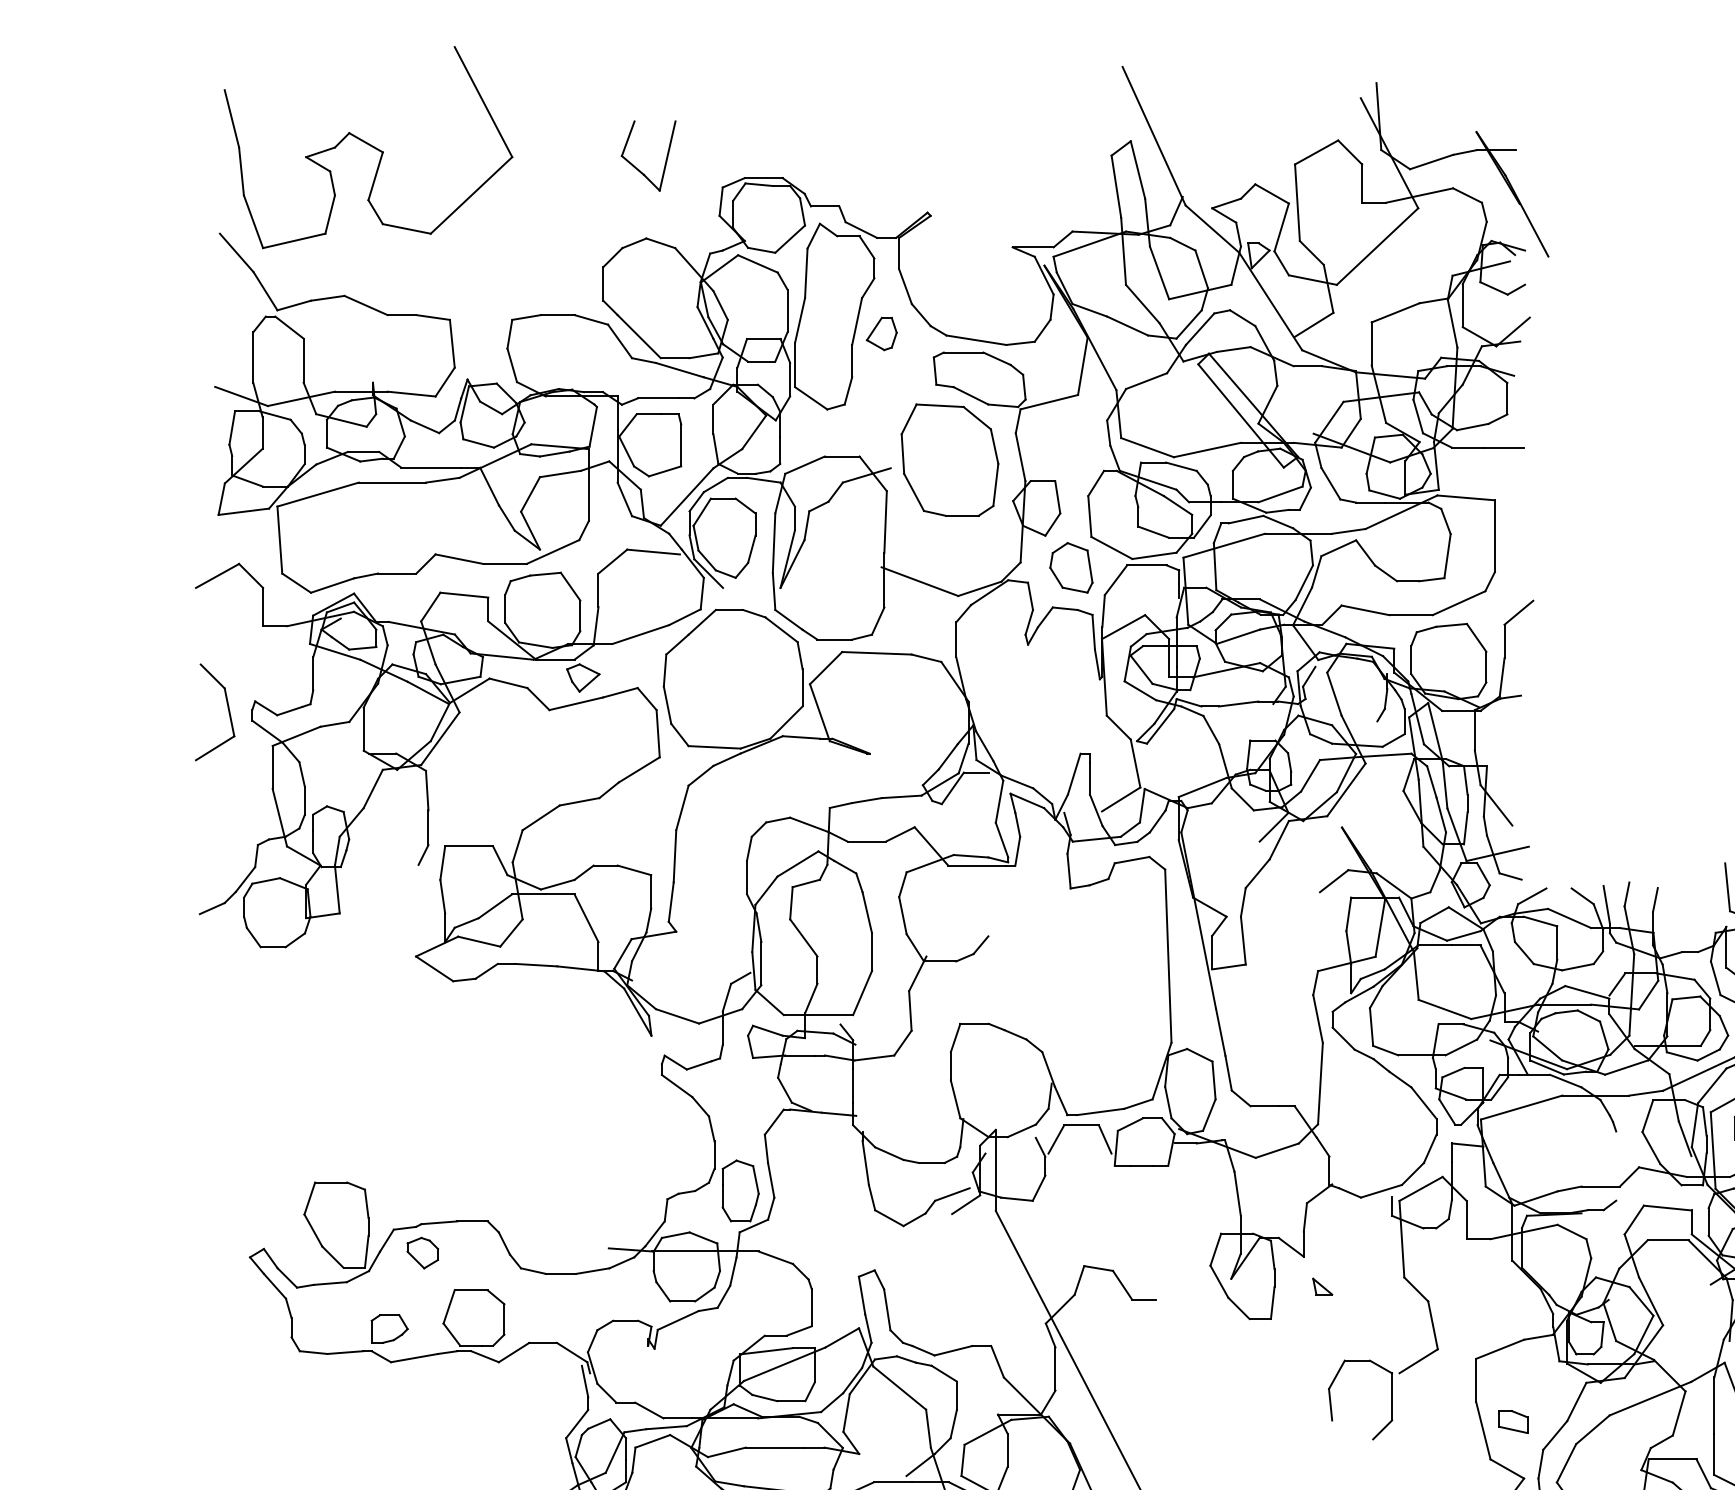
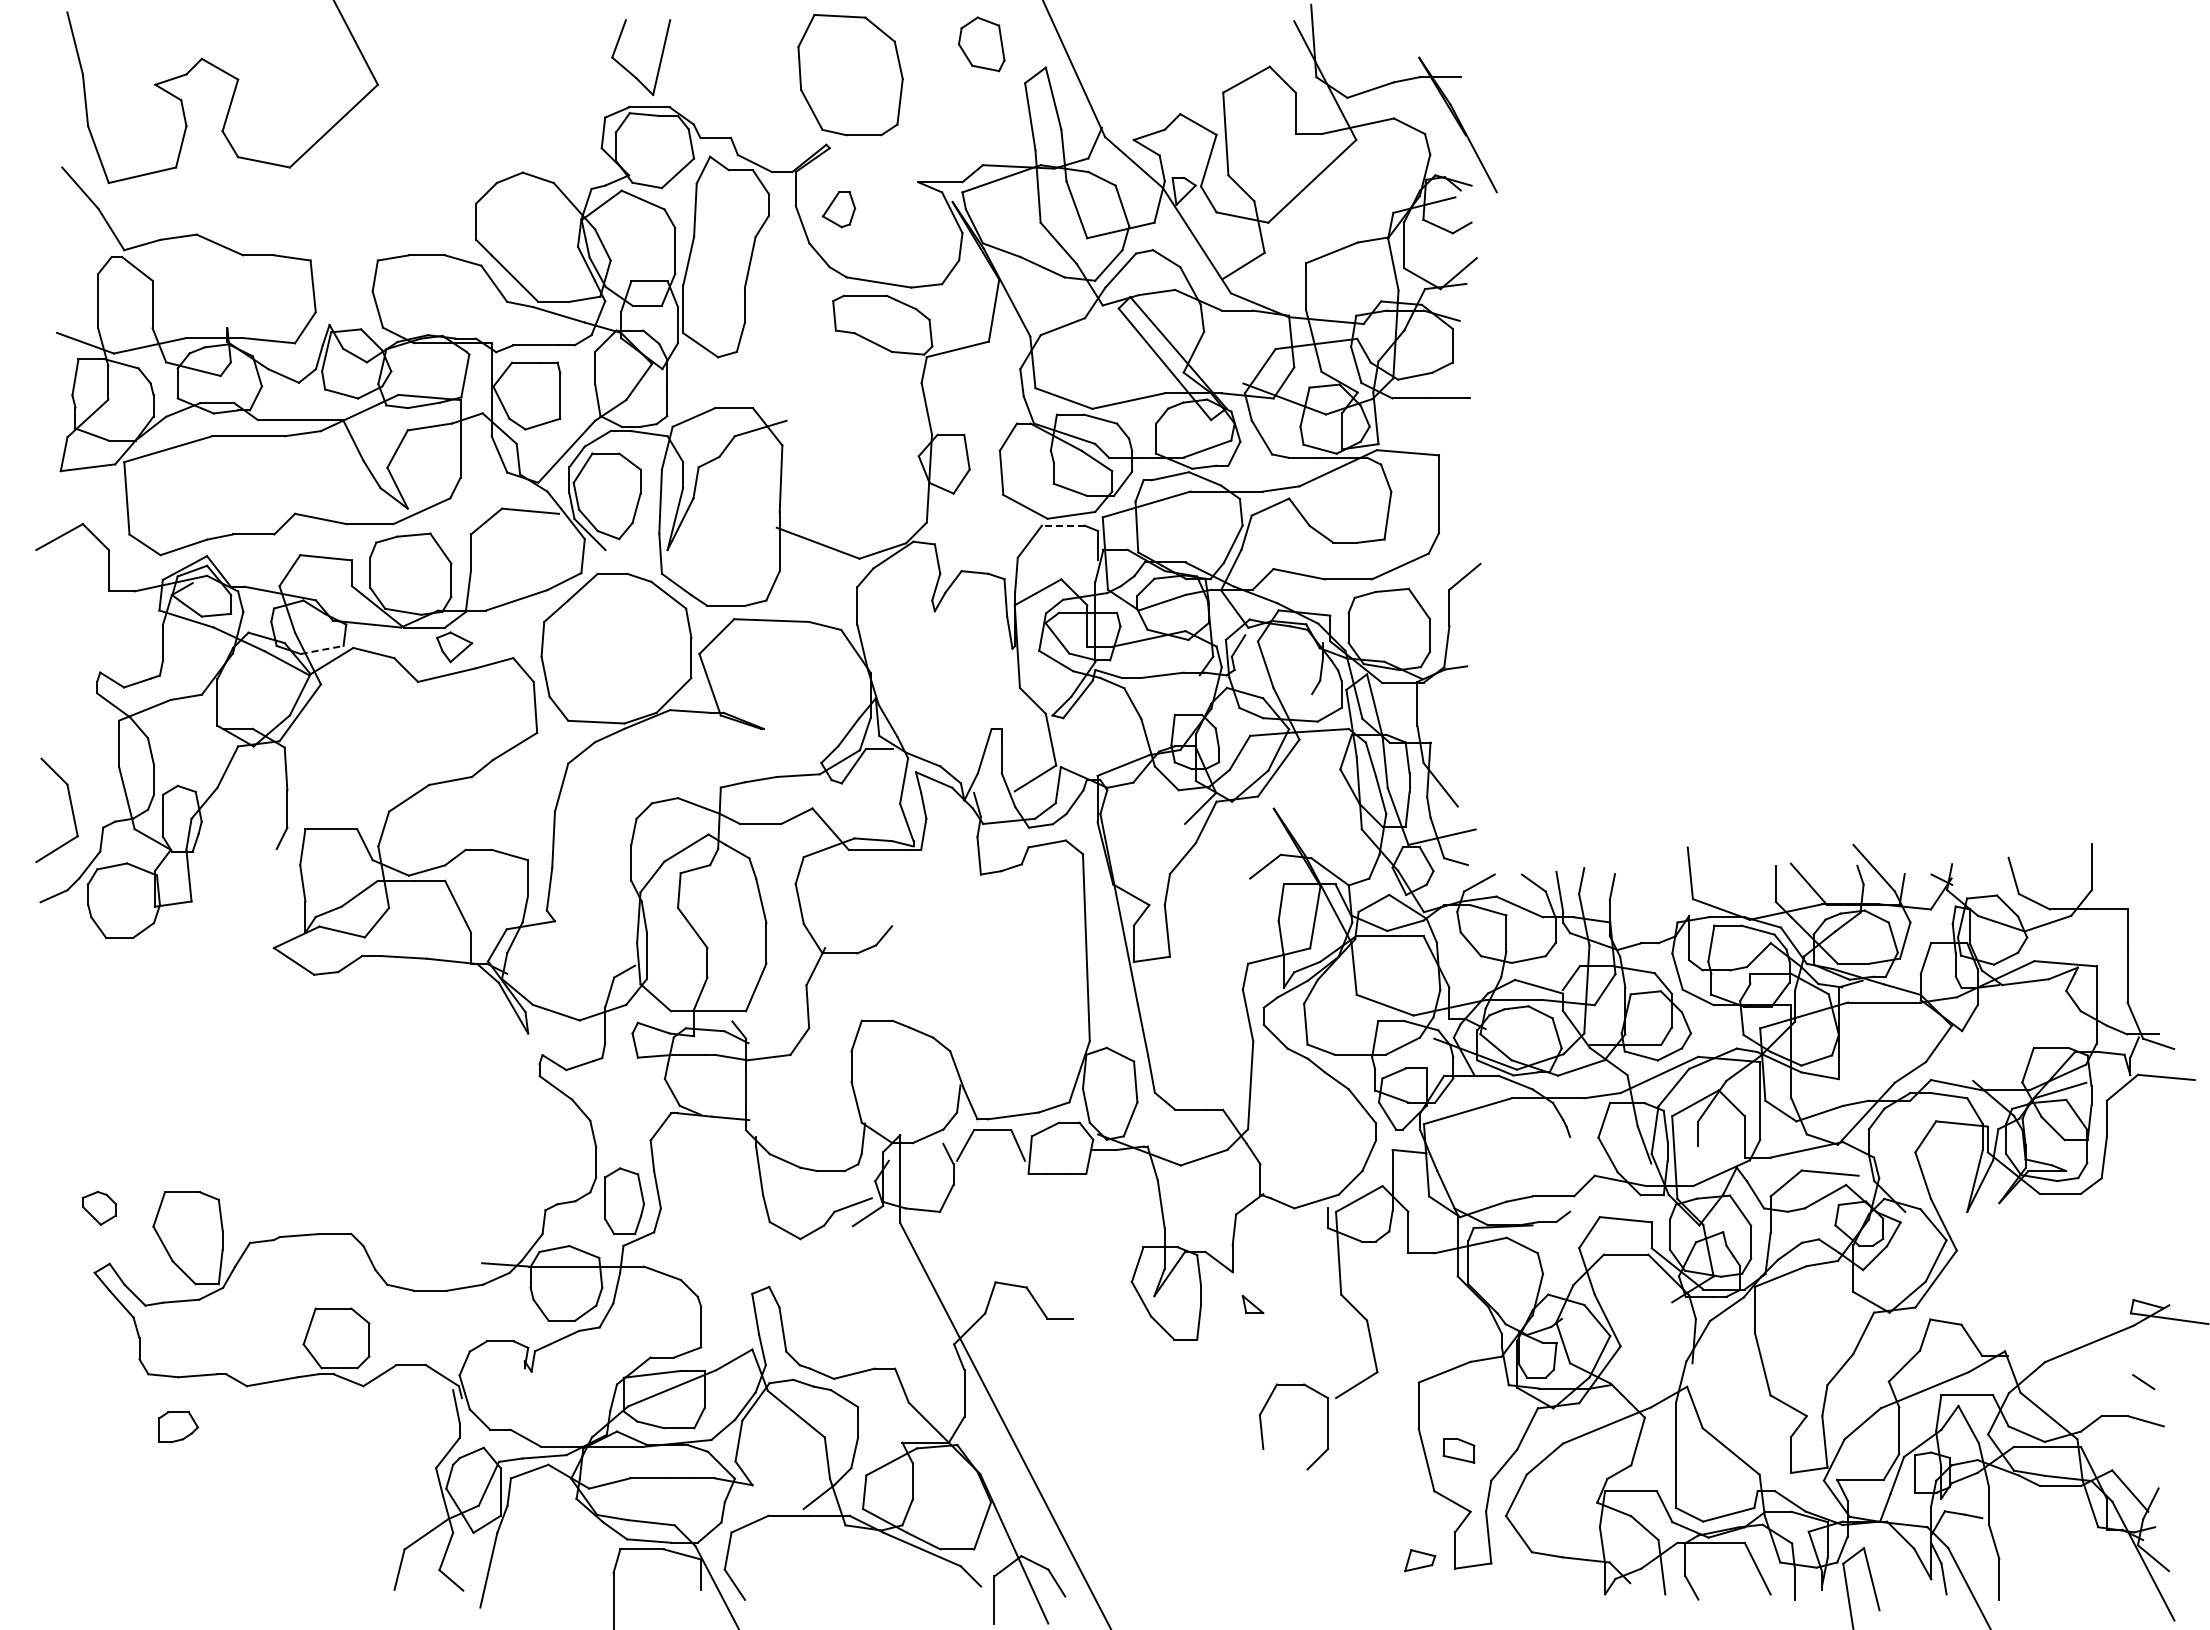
part: (638, 168) -> (630, 71), moved
part: (881, 333) -> (838, 209), moved
part: (949, 459) -> (850, 74), moved
line: (1146, 565) -> (1062, 525), solid -> dashed
part: (1071, 568) -> (981, 44), moved
line: (460, 680) -> (322, 649), solid -> dashed
part: (227, 708) -> (70, 806), moved
part: (422, 1252) -> (98, 1207), moved
part: (389, 1329) -> (178, 1427), moved

